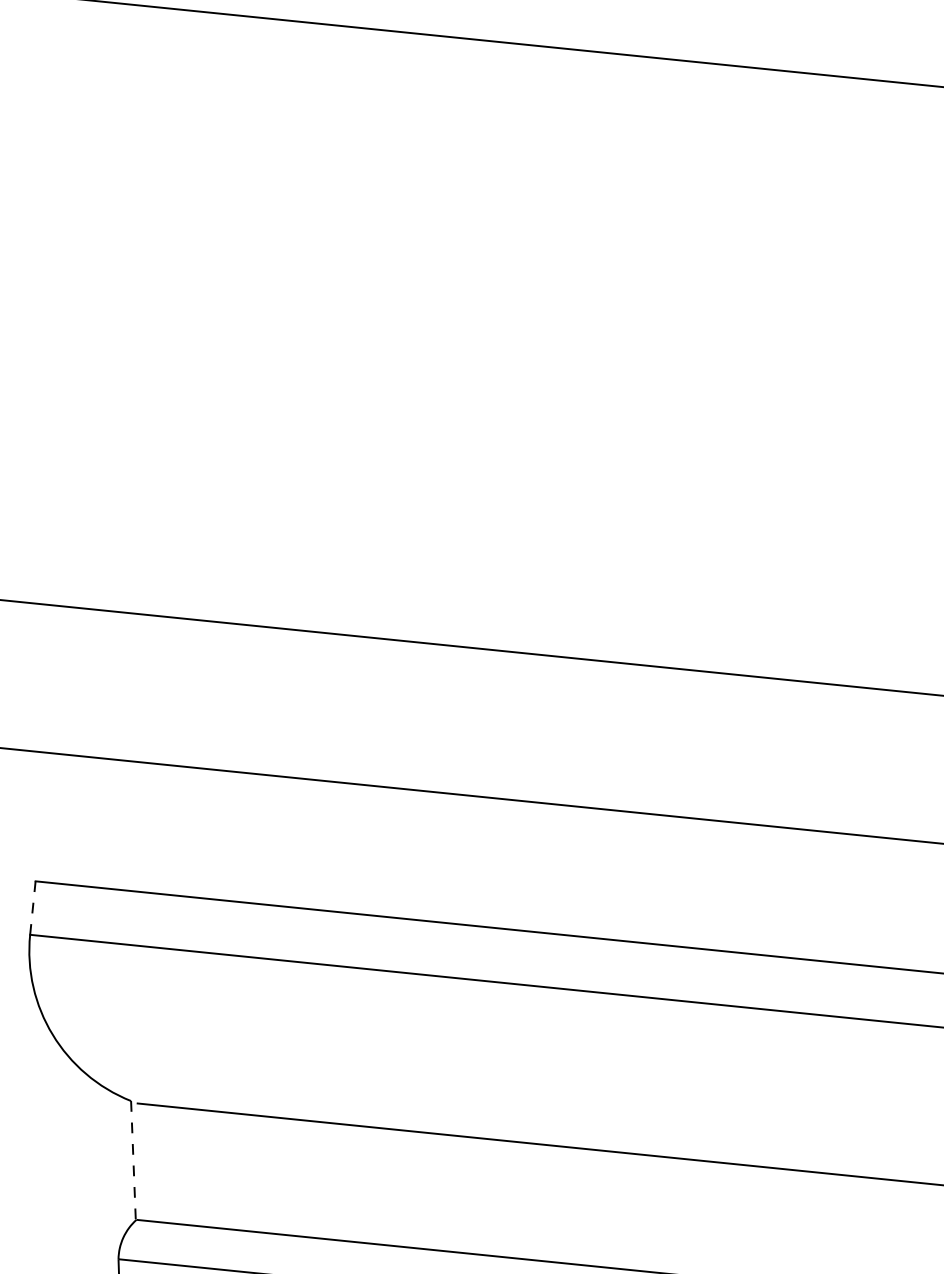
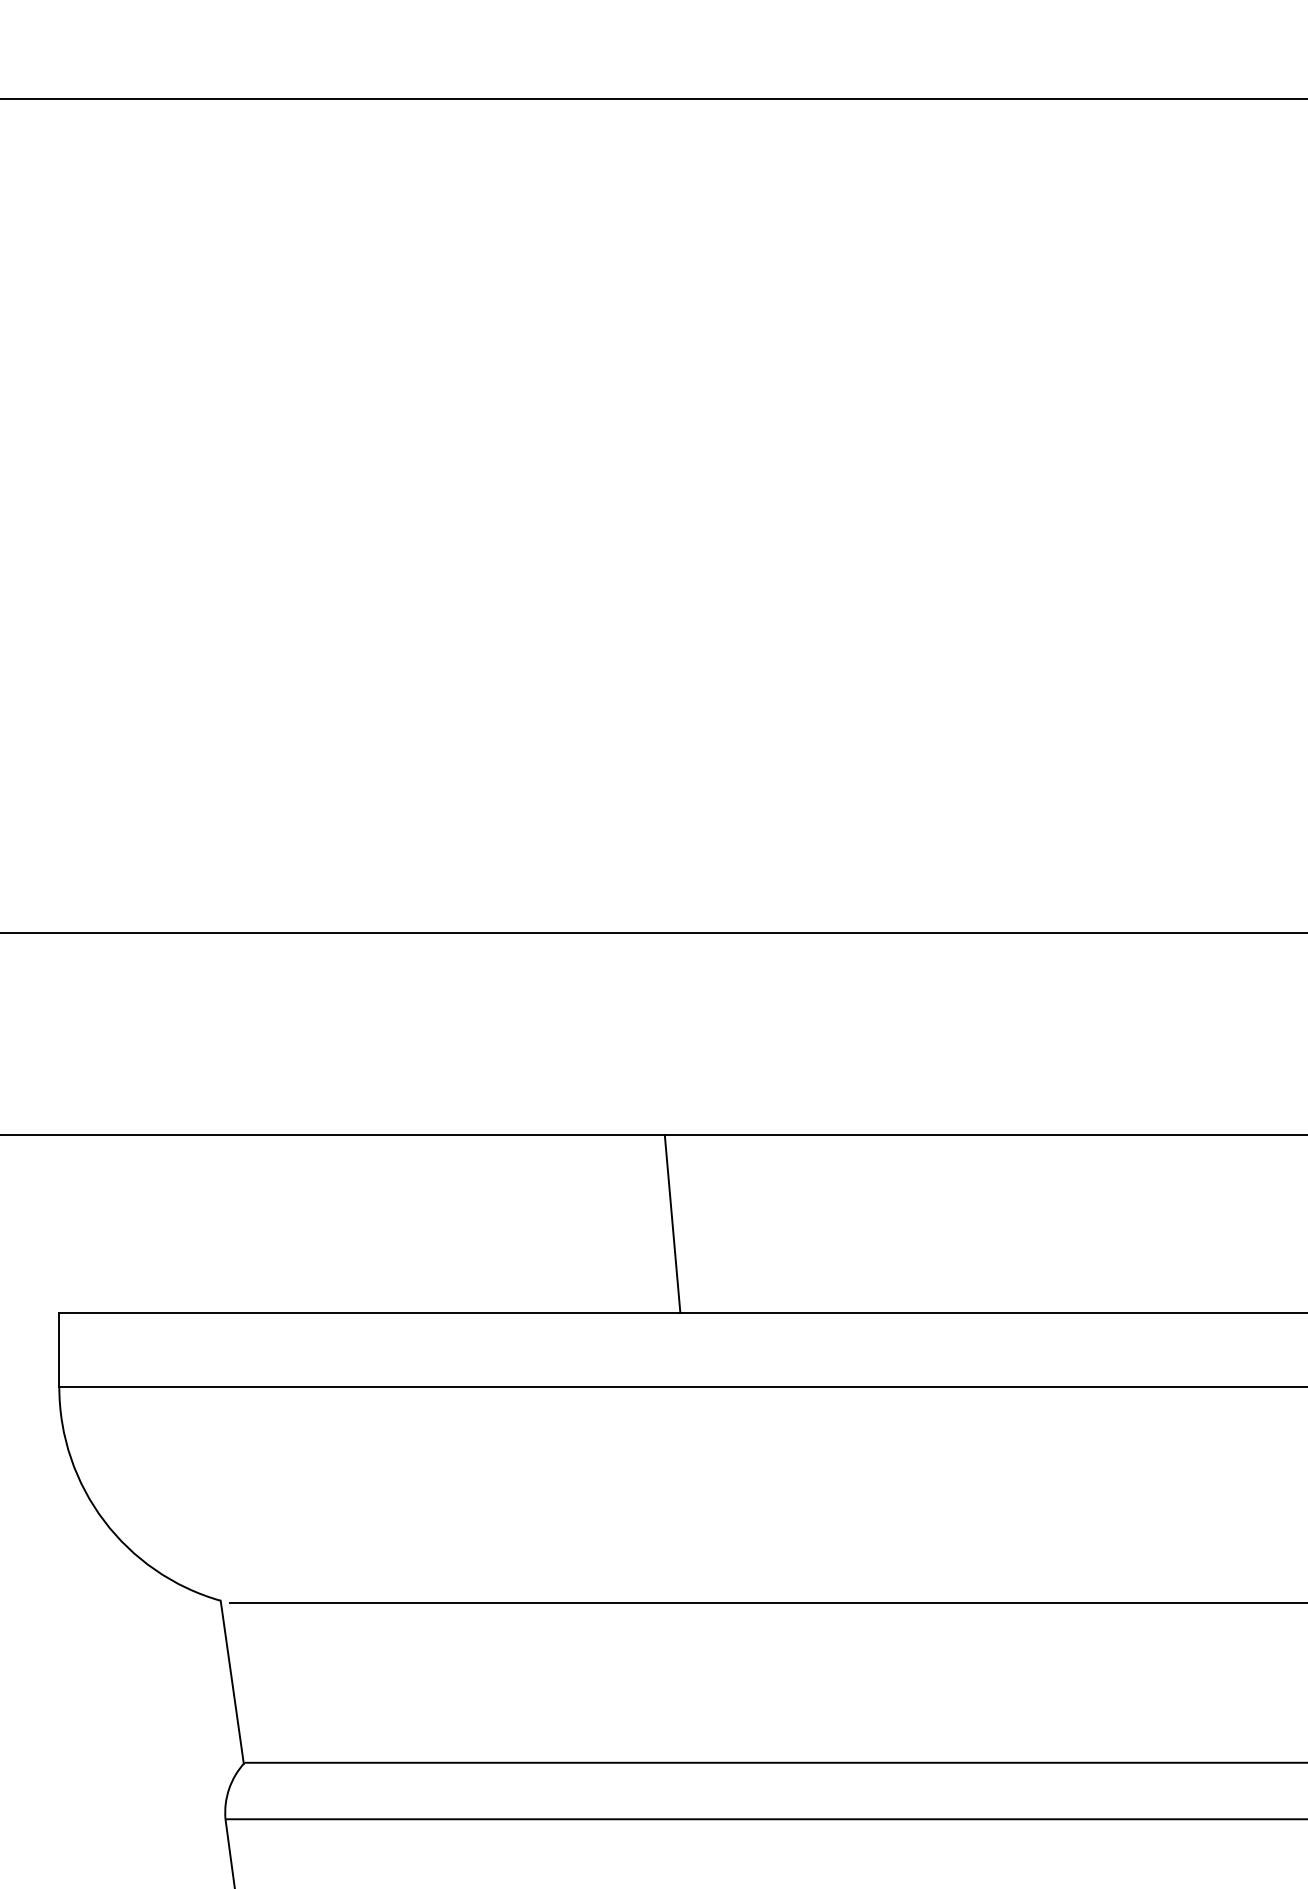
line: (485, 862) -> (672, 1224), added
line: (32, 908) -> (59, 1350), dashed -> solid
line: (133, 1160) -> (232, 1682), dashed -> solid

